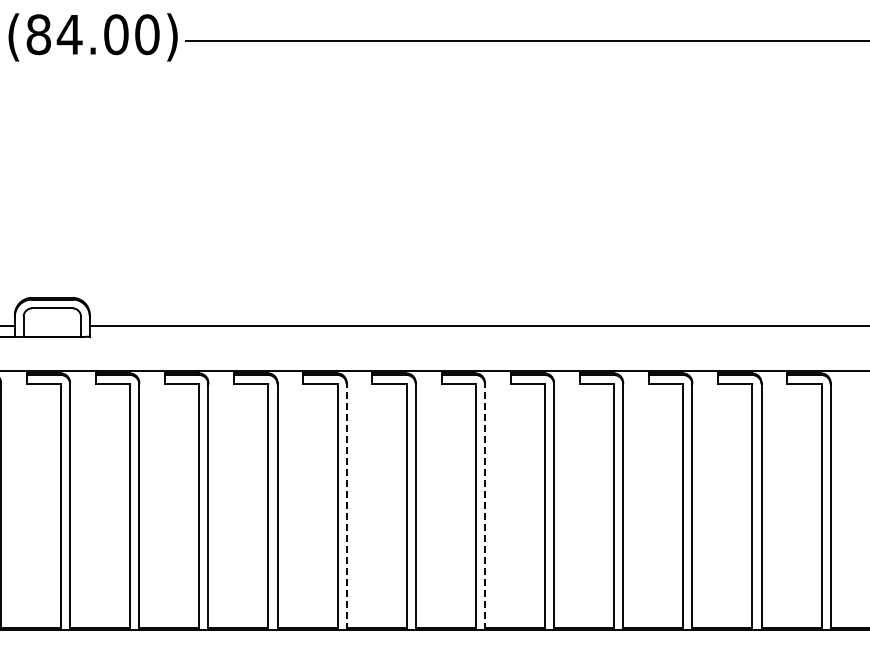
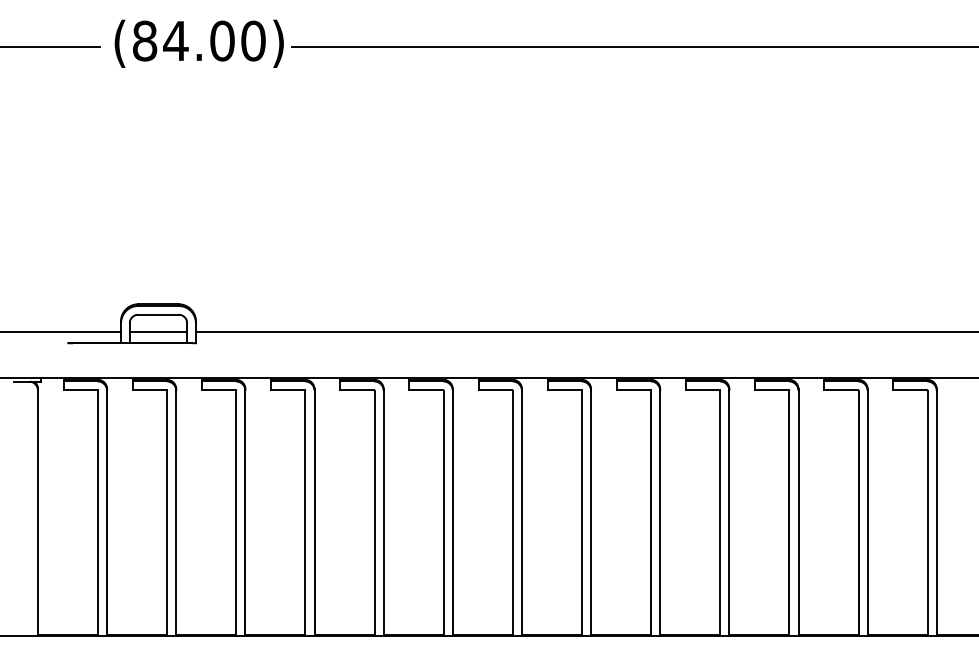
line: (52, 326) -> (158, 332), added
line: (346, 507) -> (452, 513), dashed -> solid
line: (485, 507) -> (591, 513), dashed -> solid

